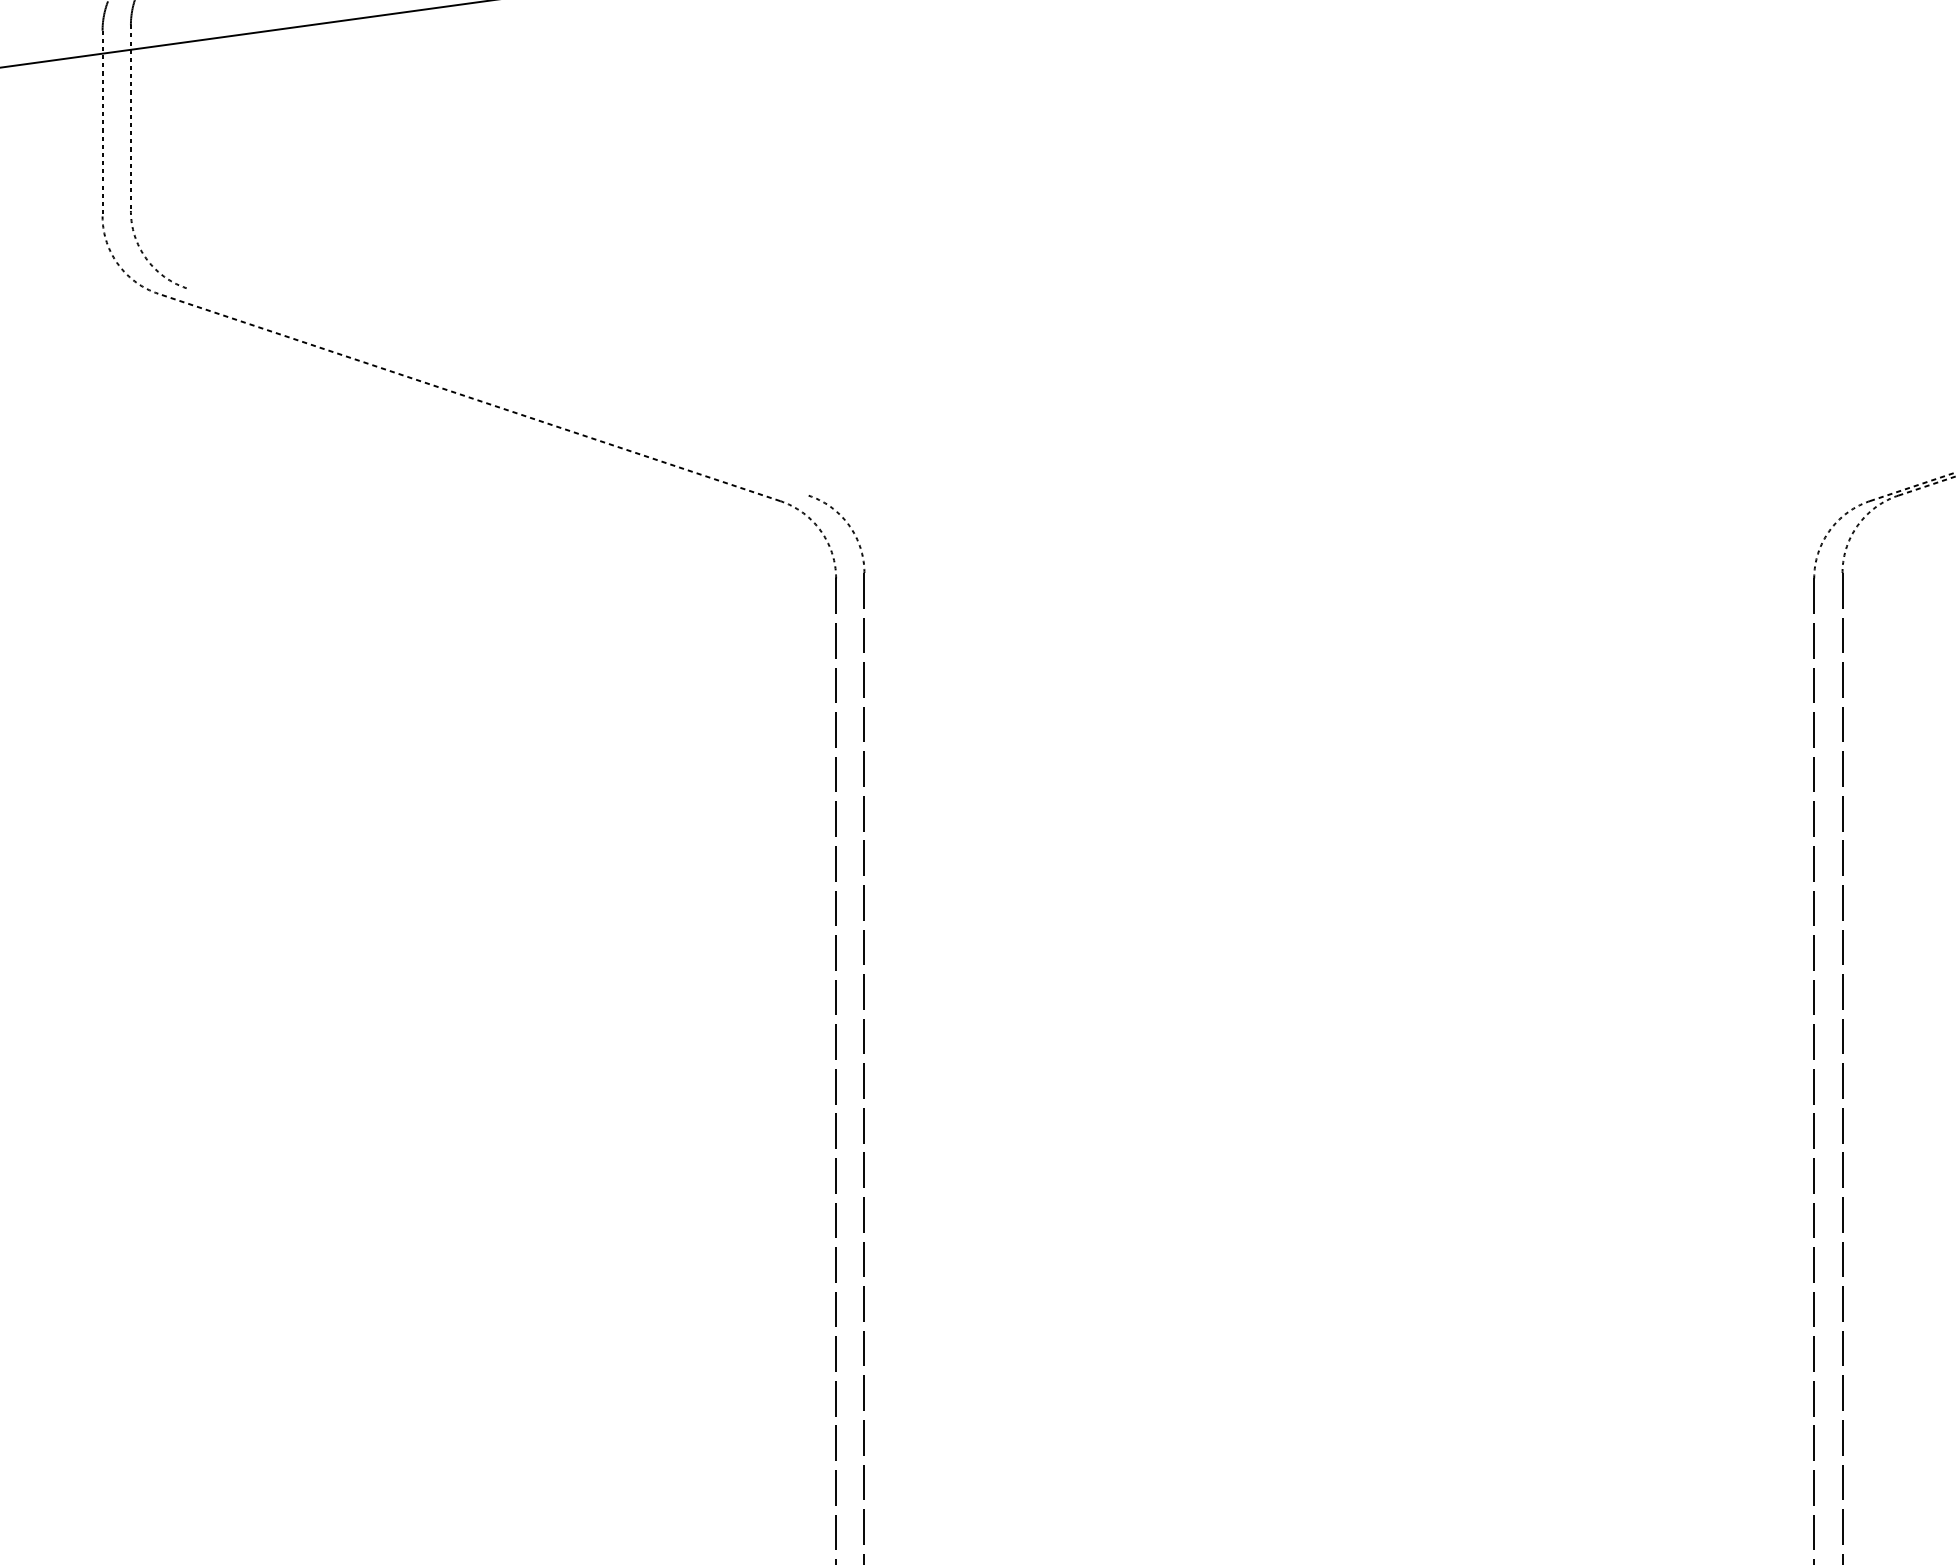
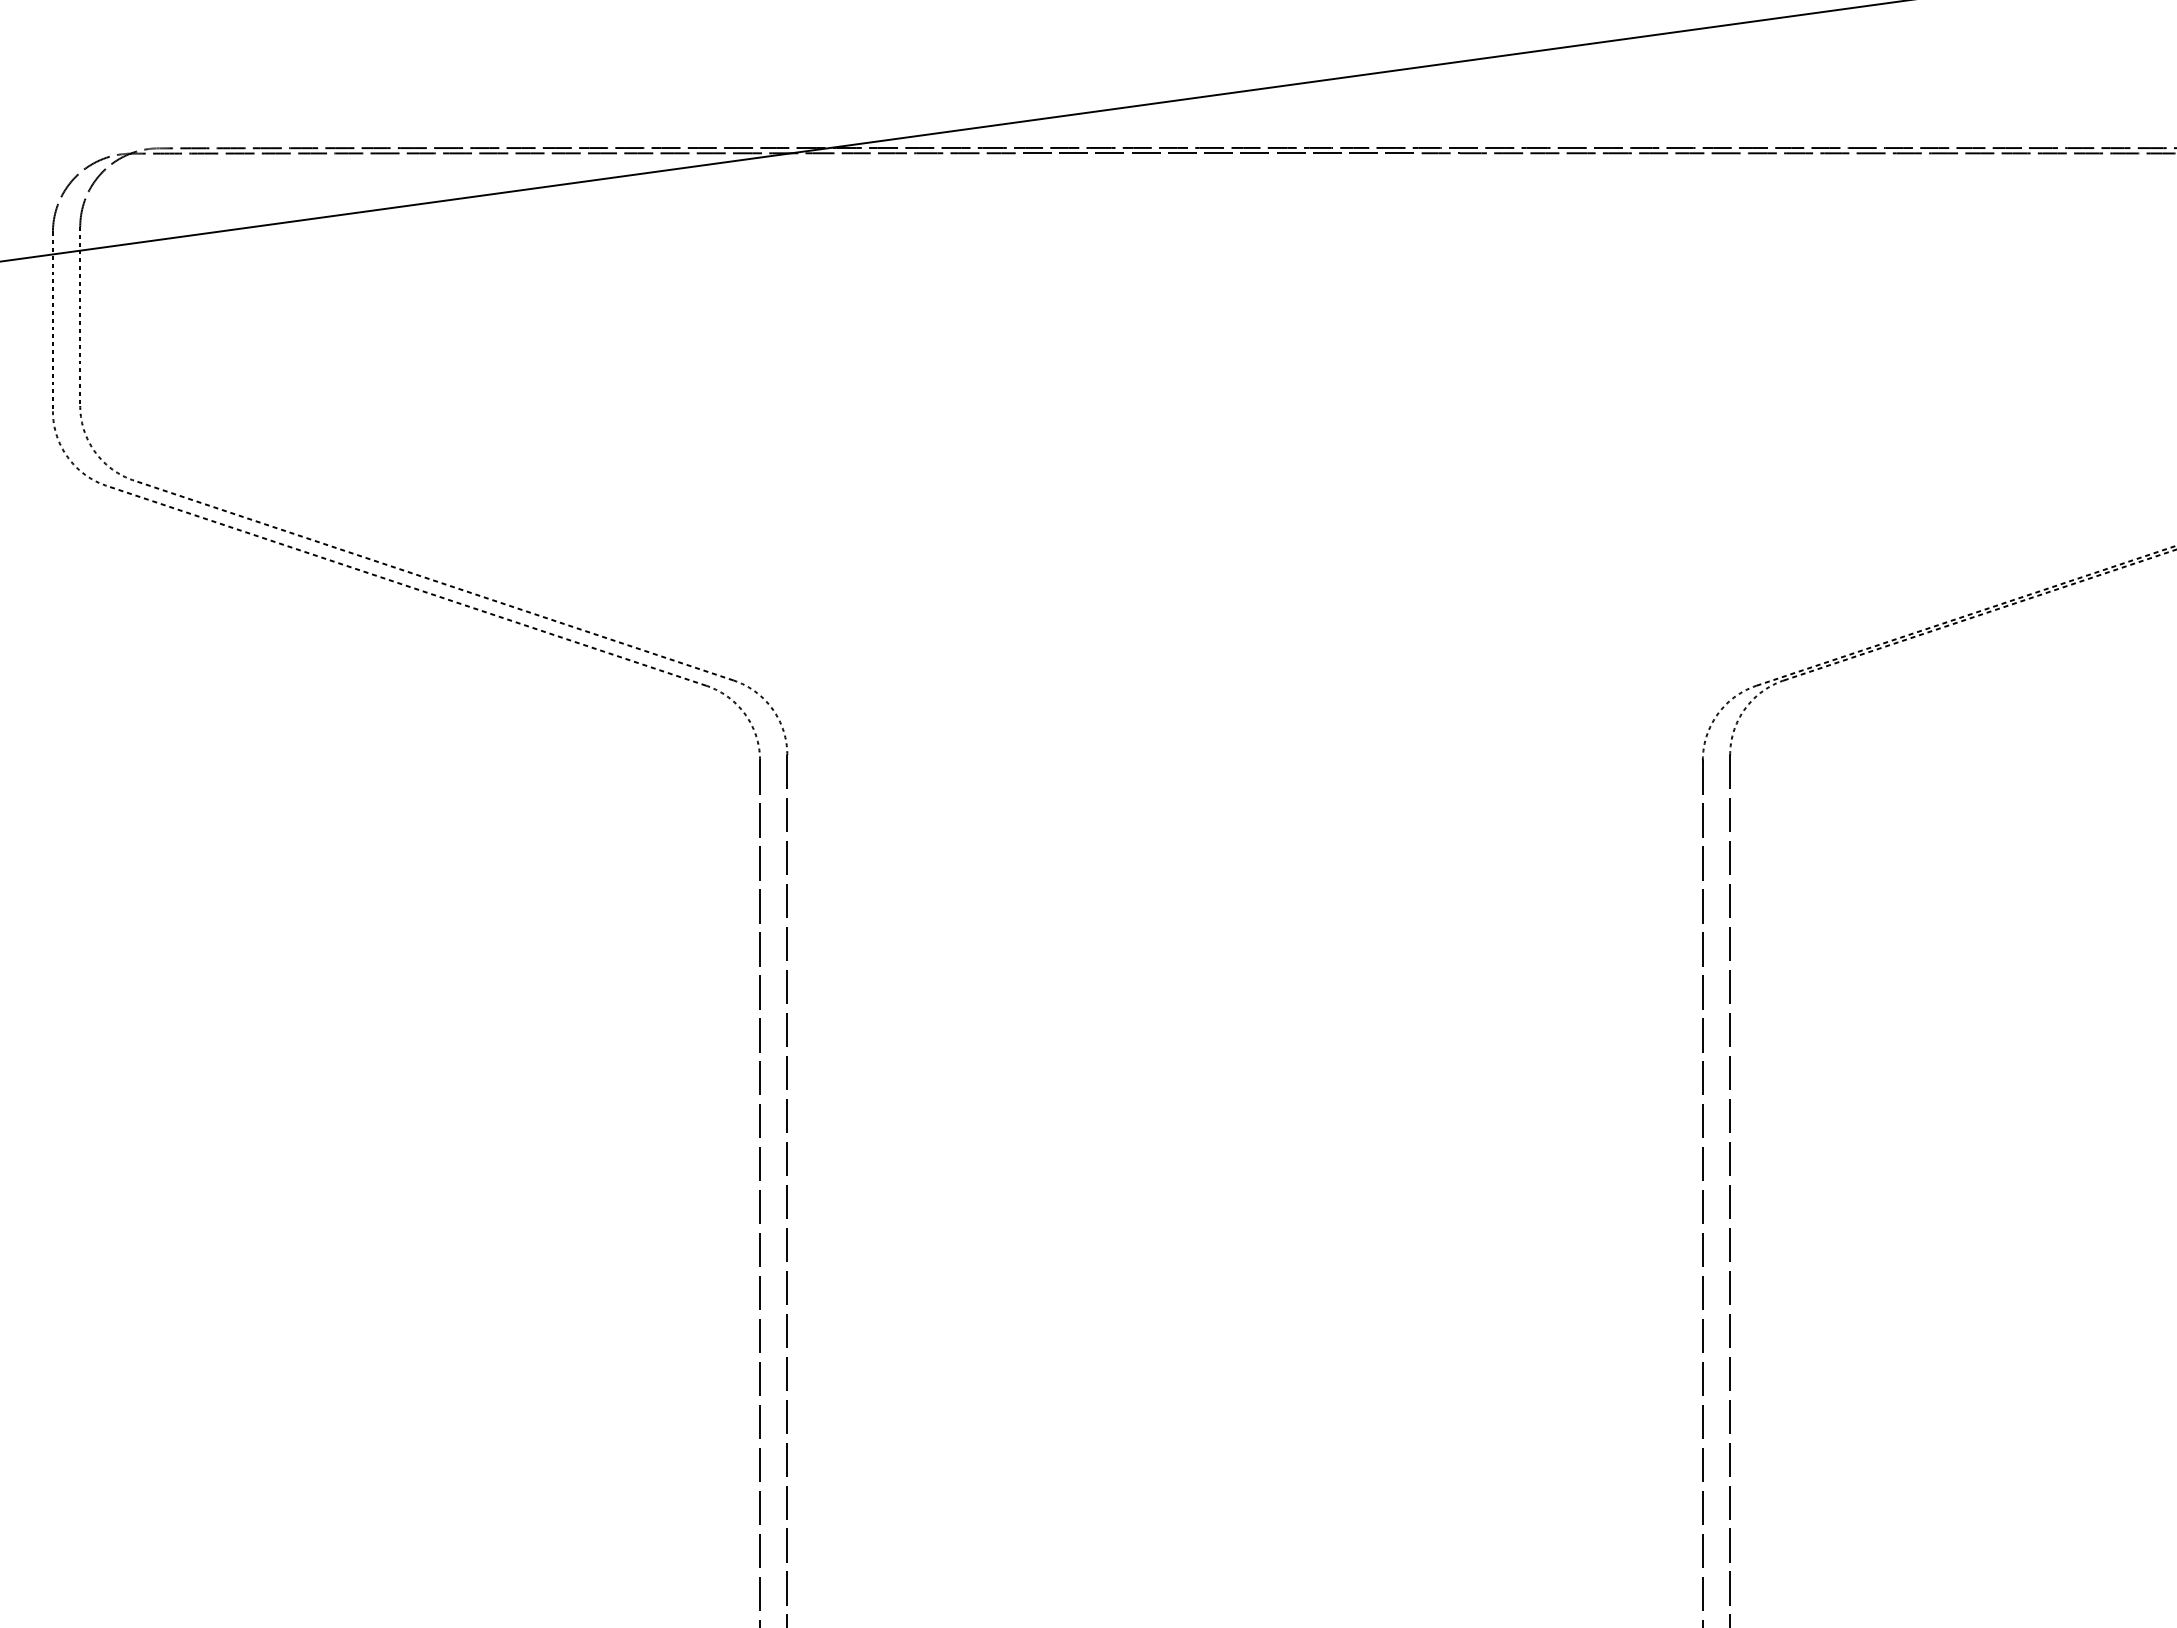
line: (497, 391) -> (433, 580), added

